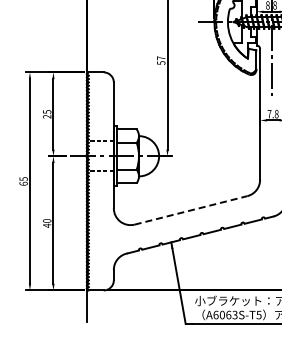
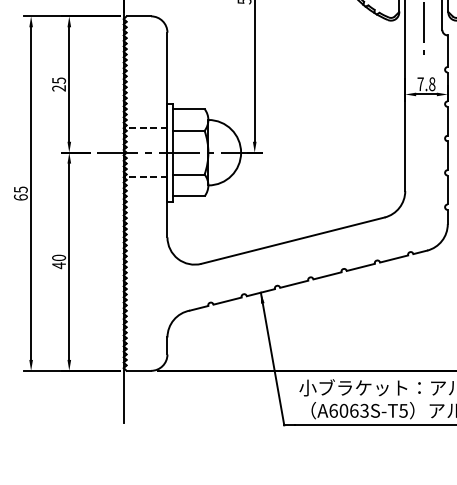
line: (191, 210) -> (293, 240), dashed -> solid

